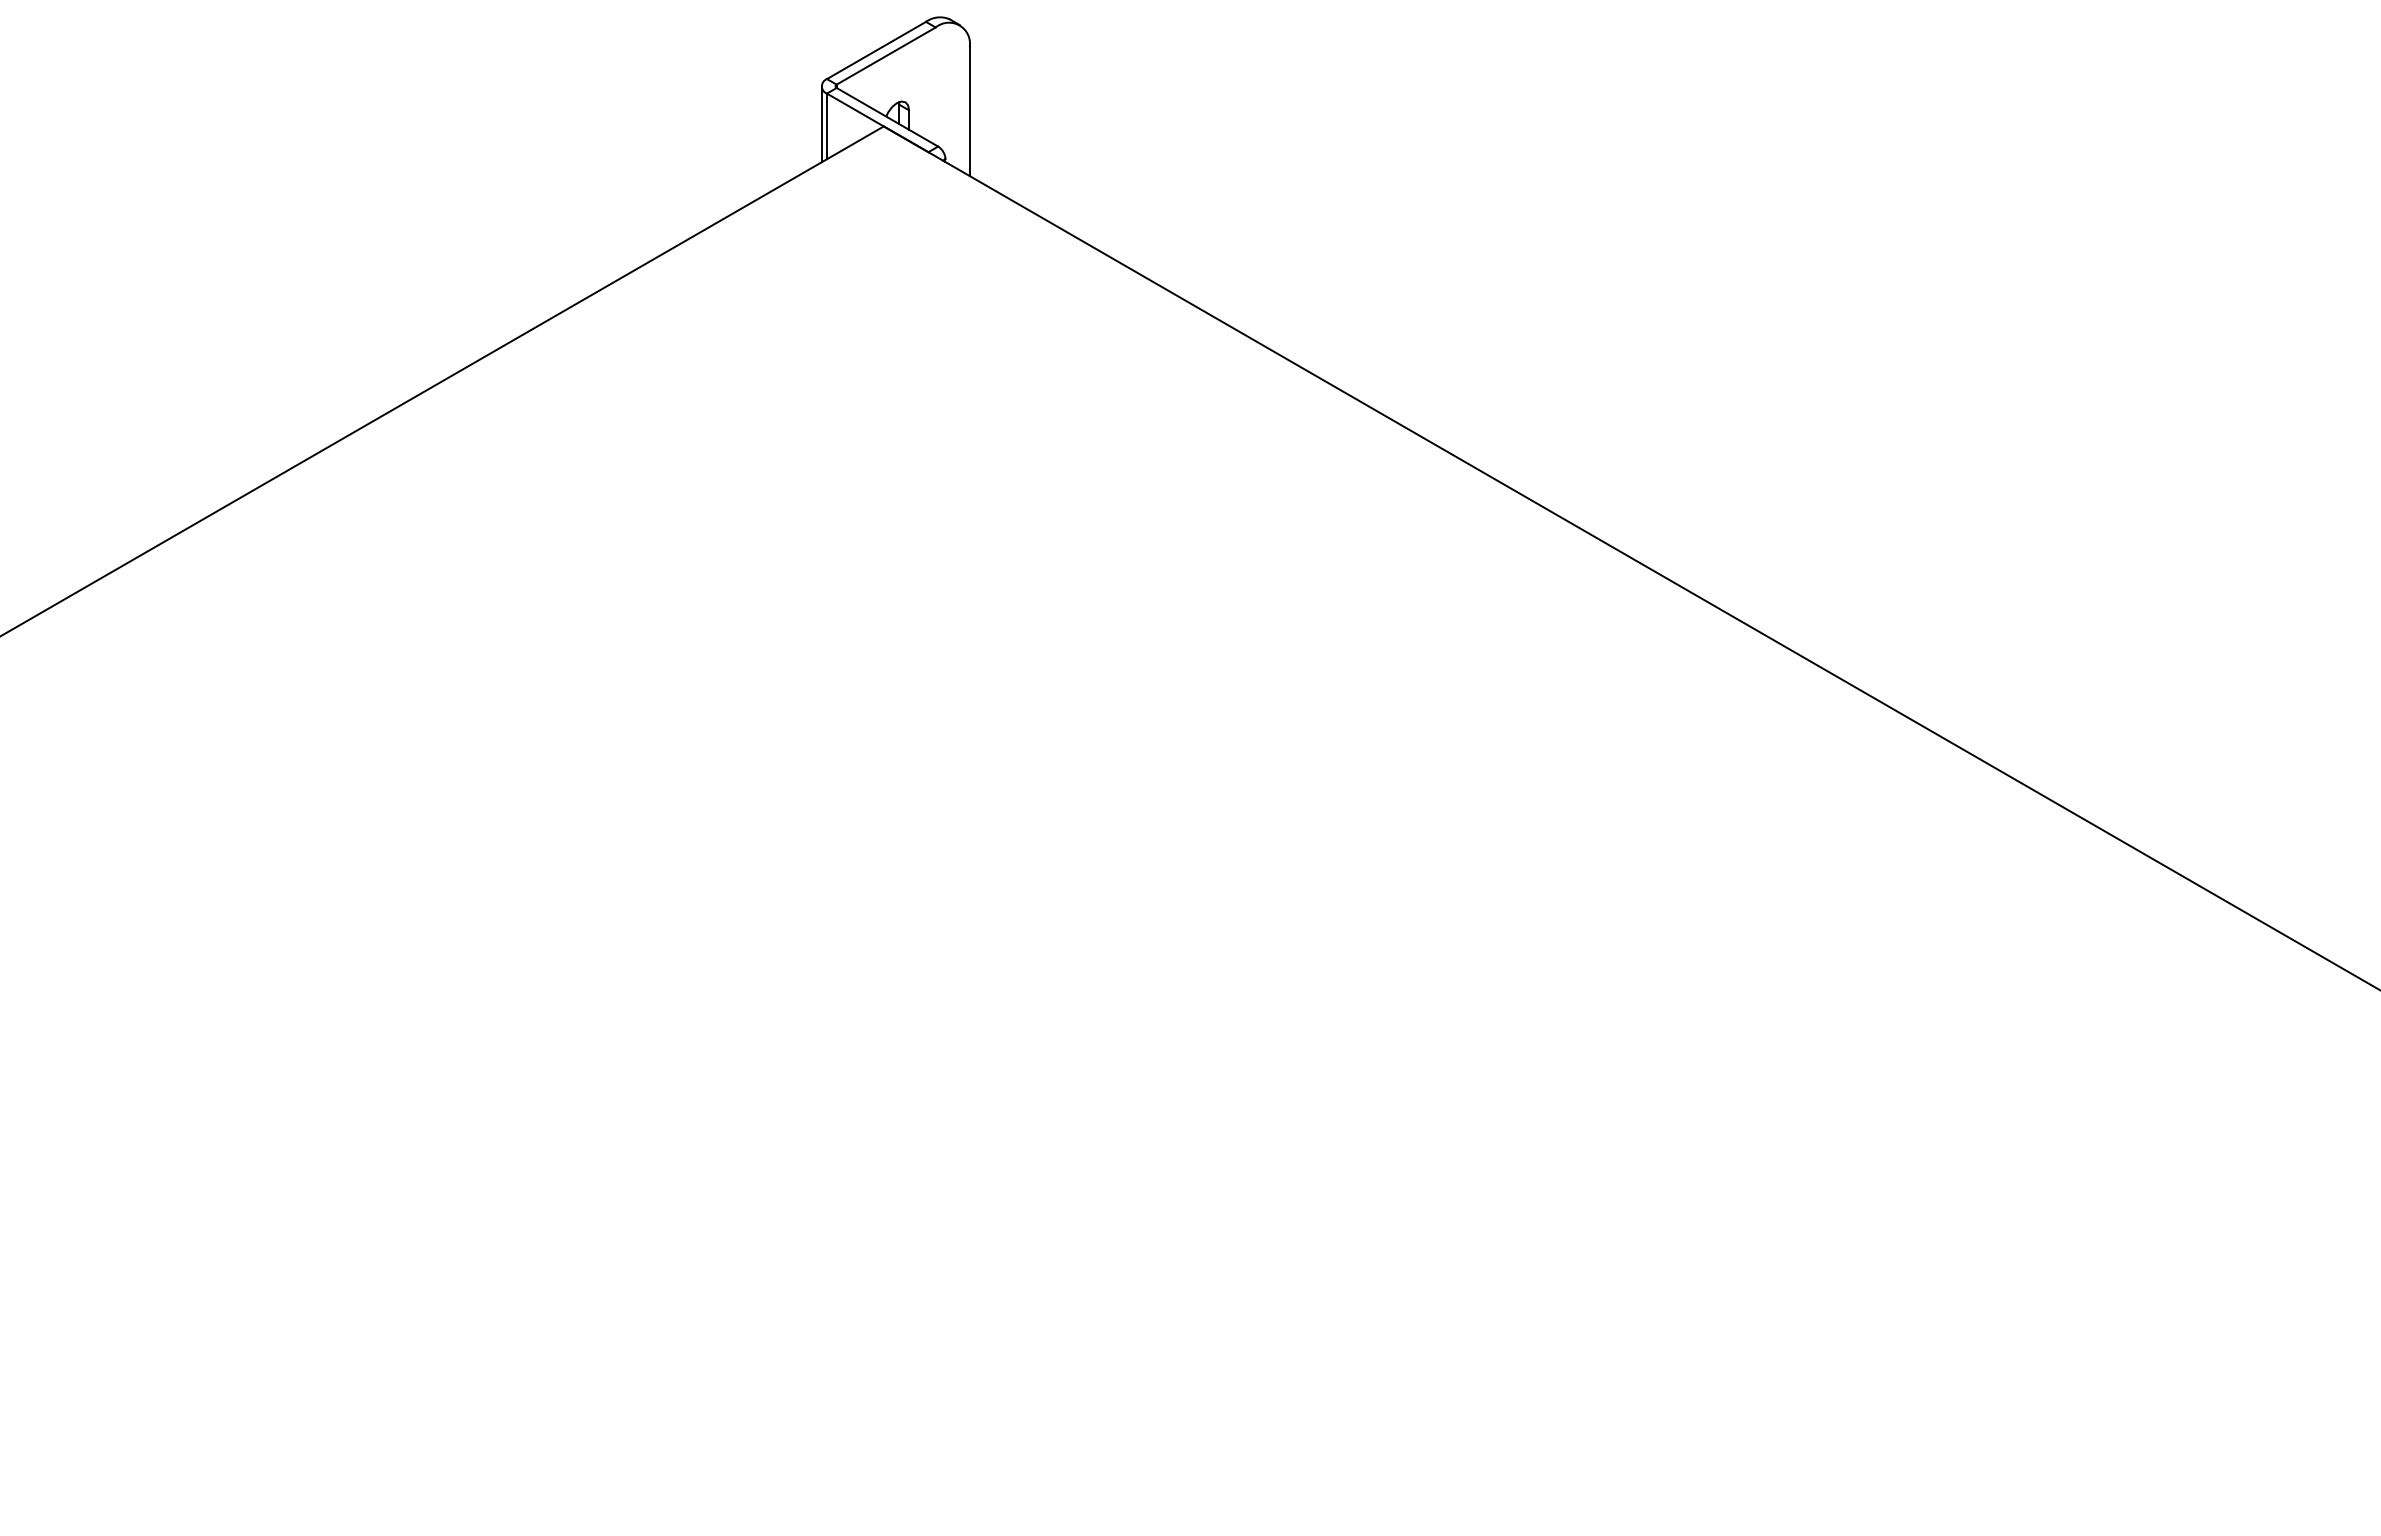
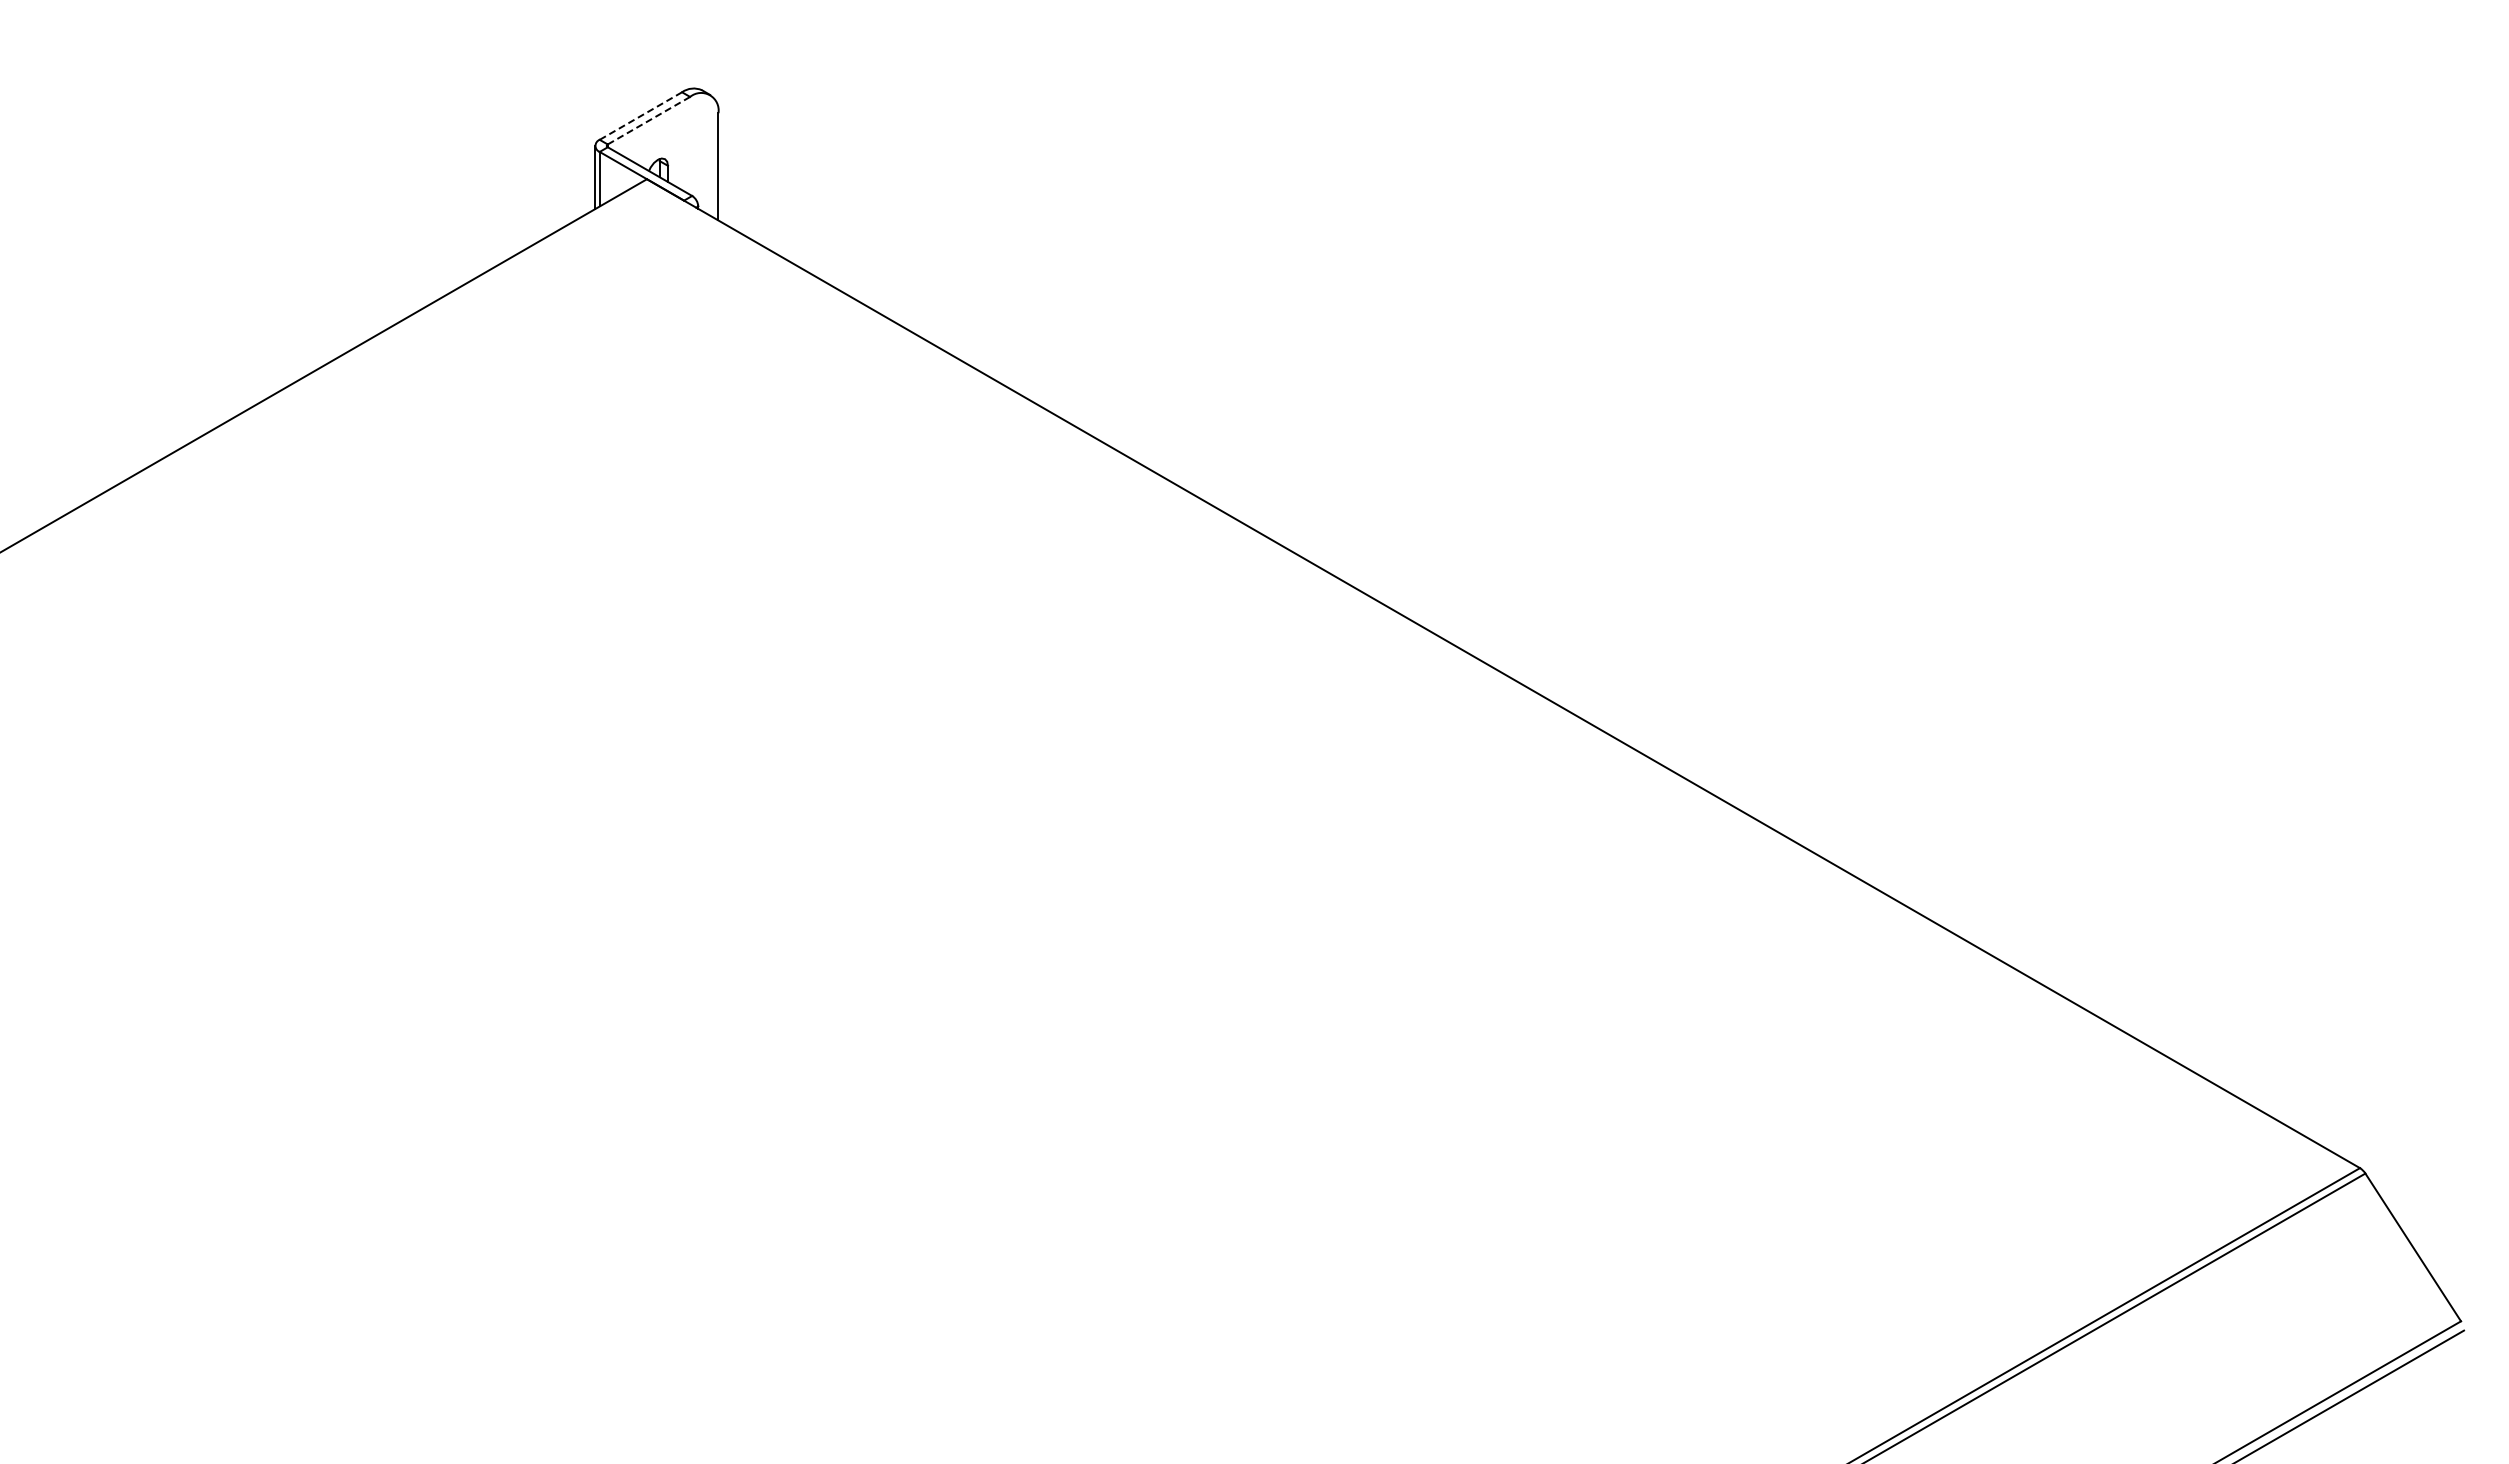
line: (876, 51) -> (640, 116), solid -> dashed
line: (885, 55) -> (648, 120), solid -> dashed

